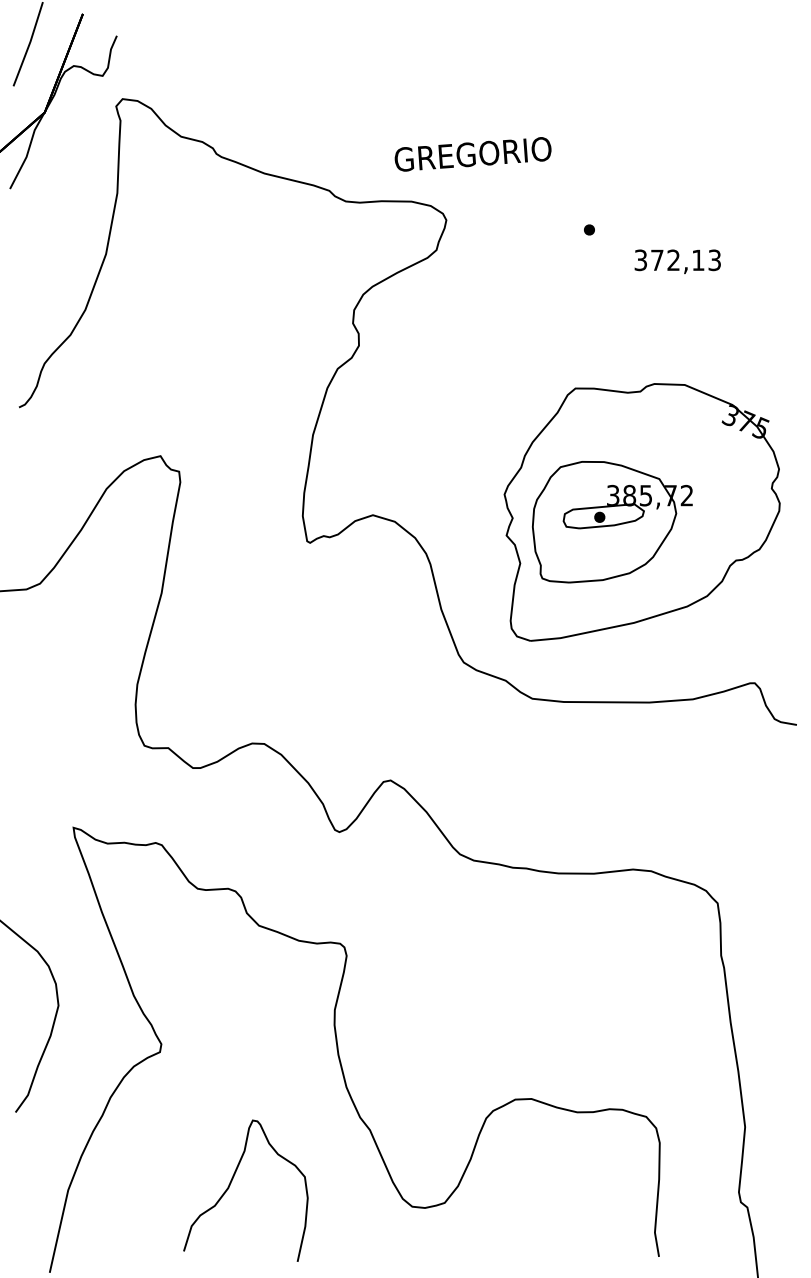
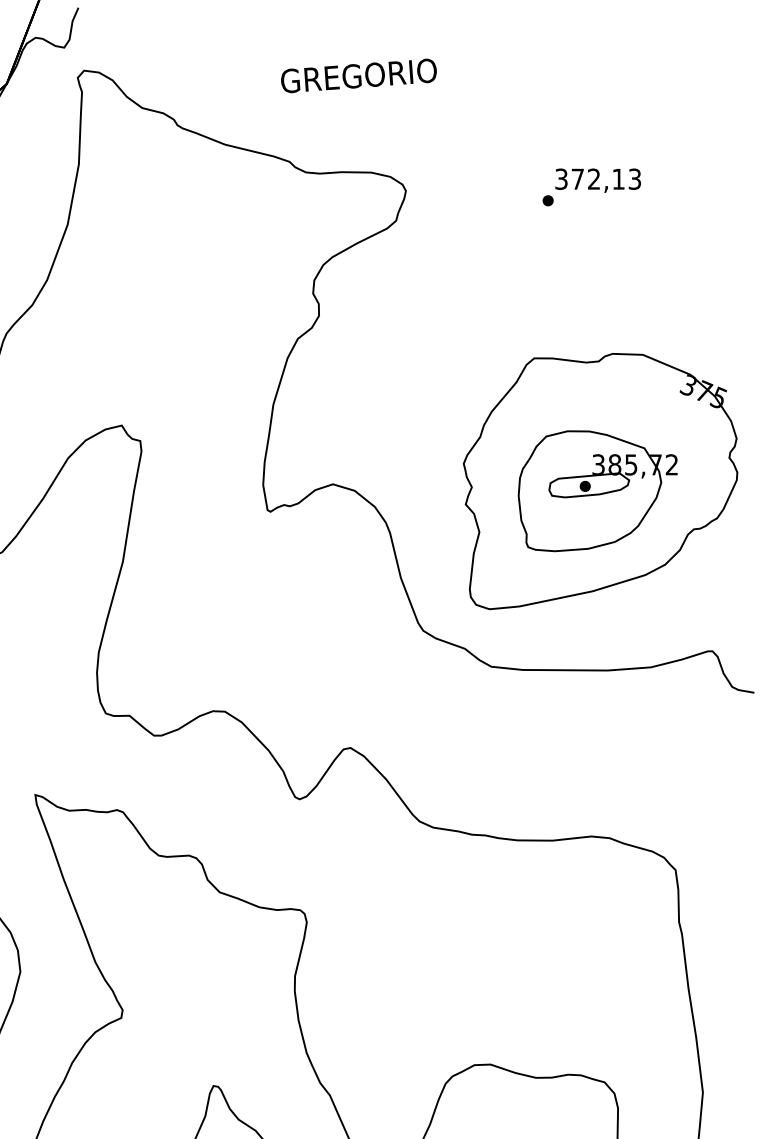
text: (472, 154) -> (358, 76), moved
text: (677, 261) -> (597, 180), moved
part: (612, 522) -> (597, 491), moved

